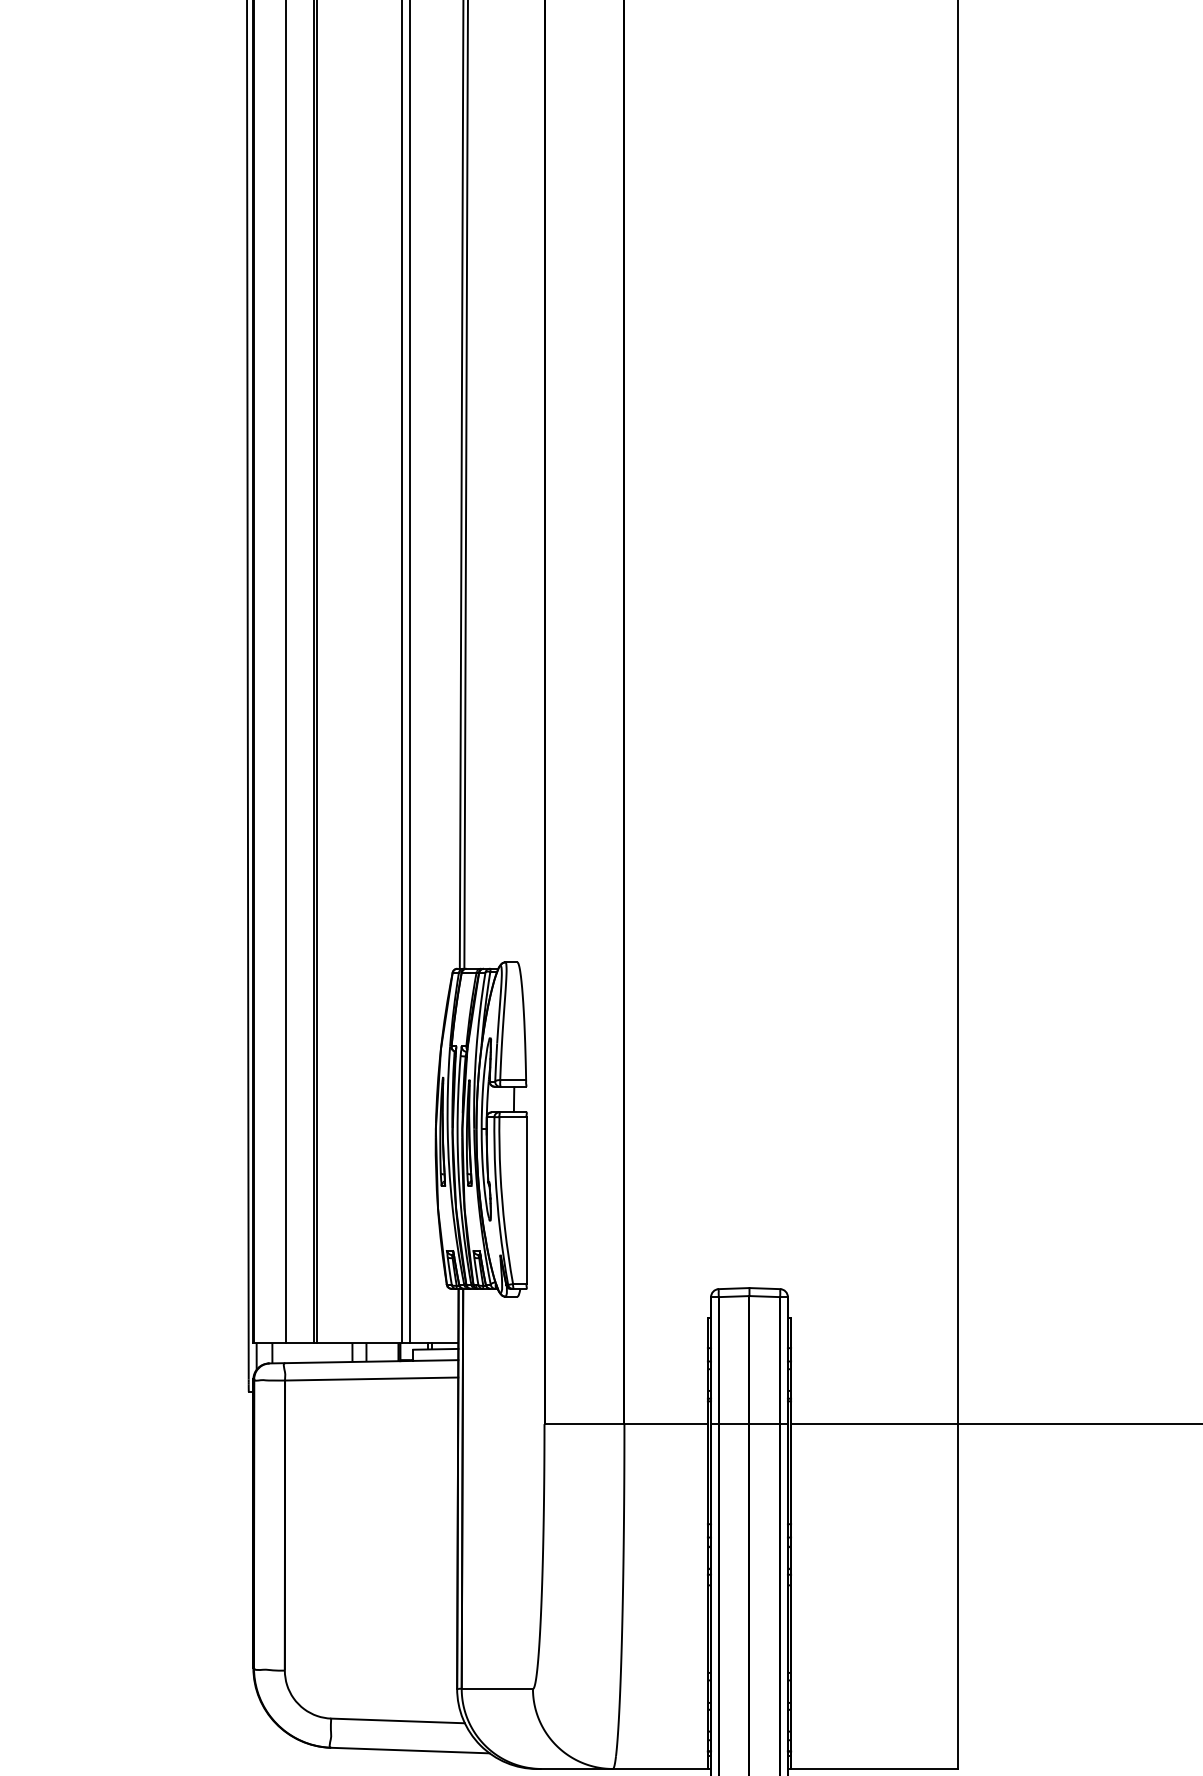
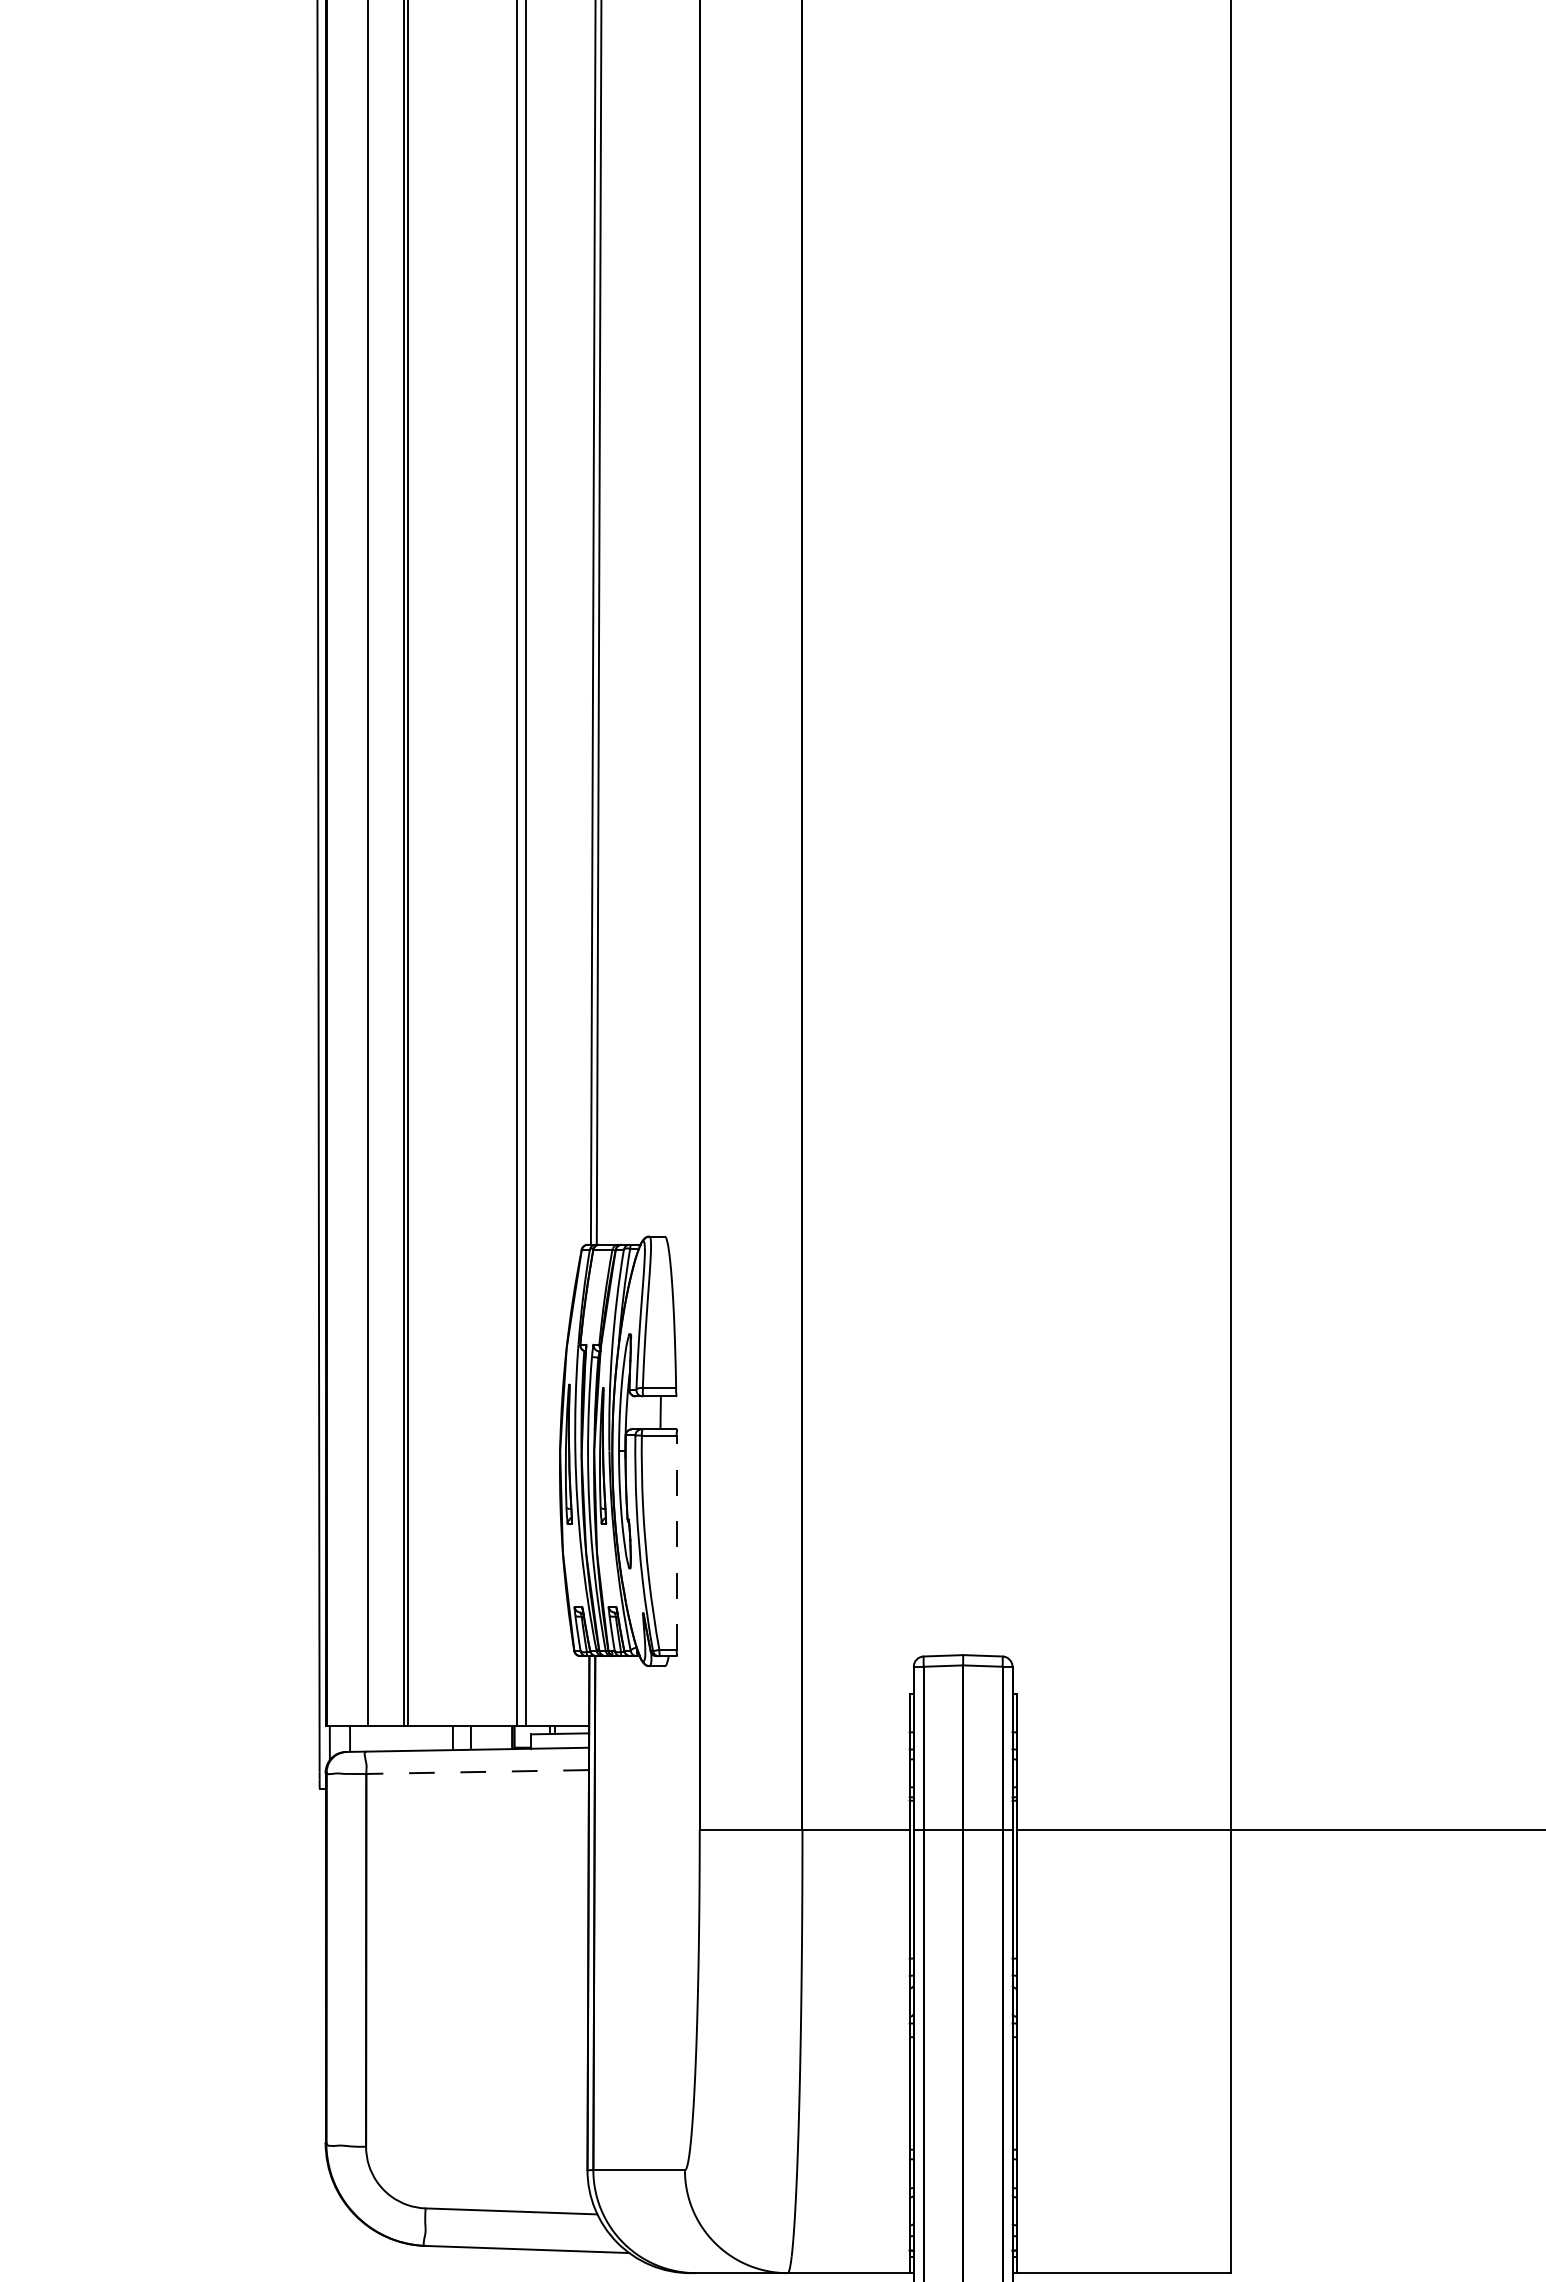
line: (526, 1200) -> (676, 1542), solid -> dashed
line: (371, 1379) -> (477, 1772), solid -> dashed

